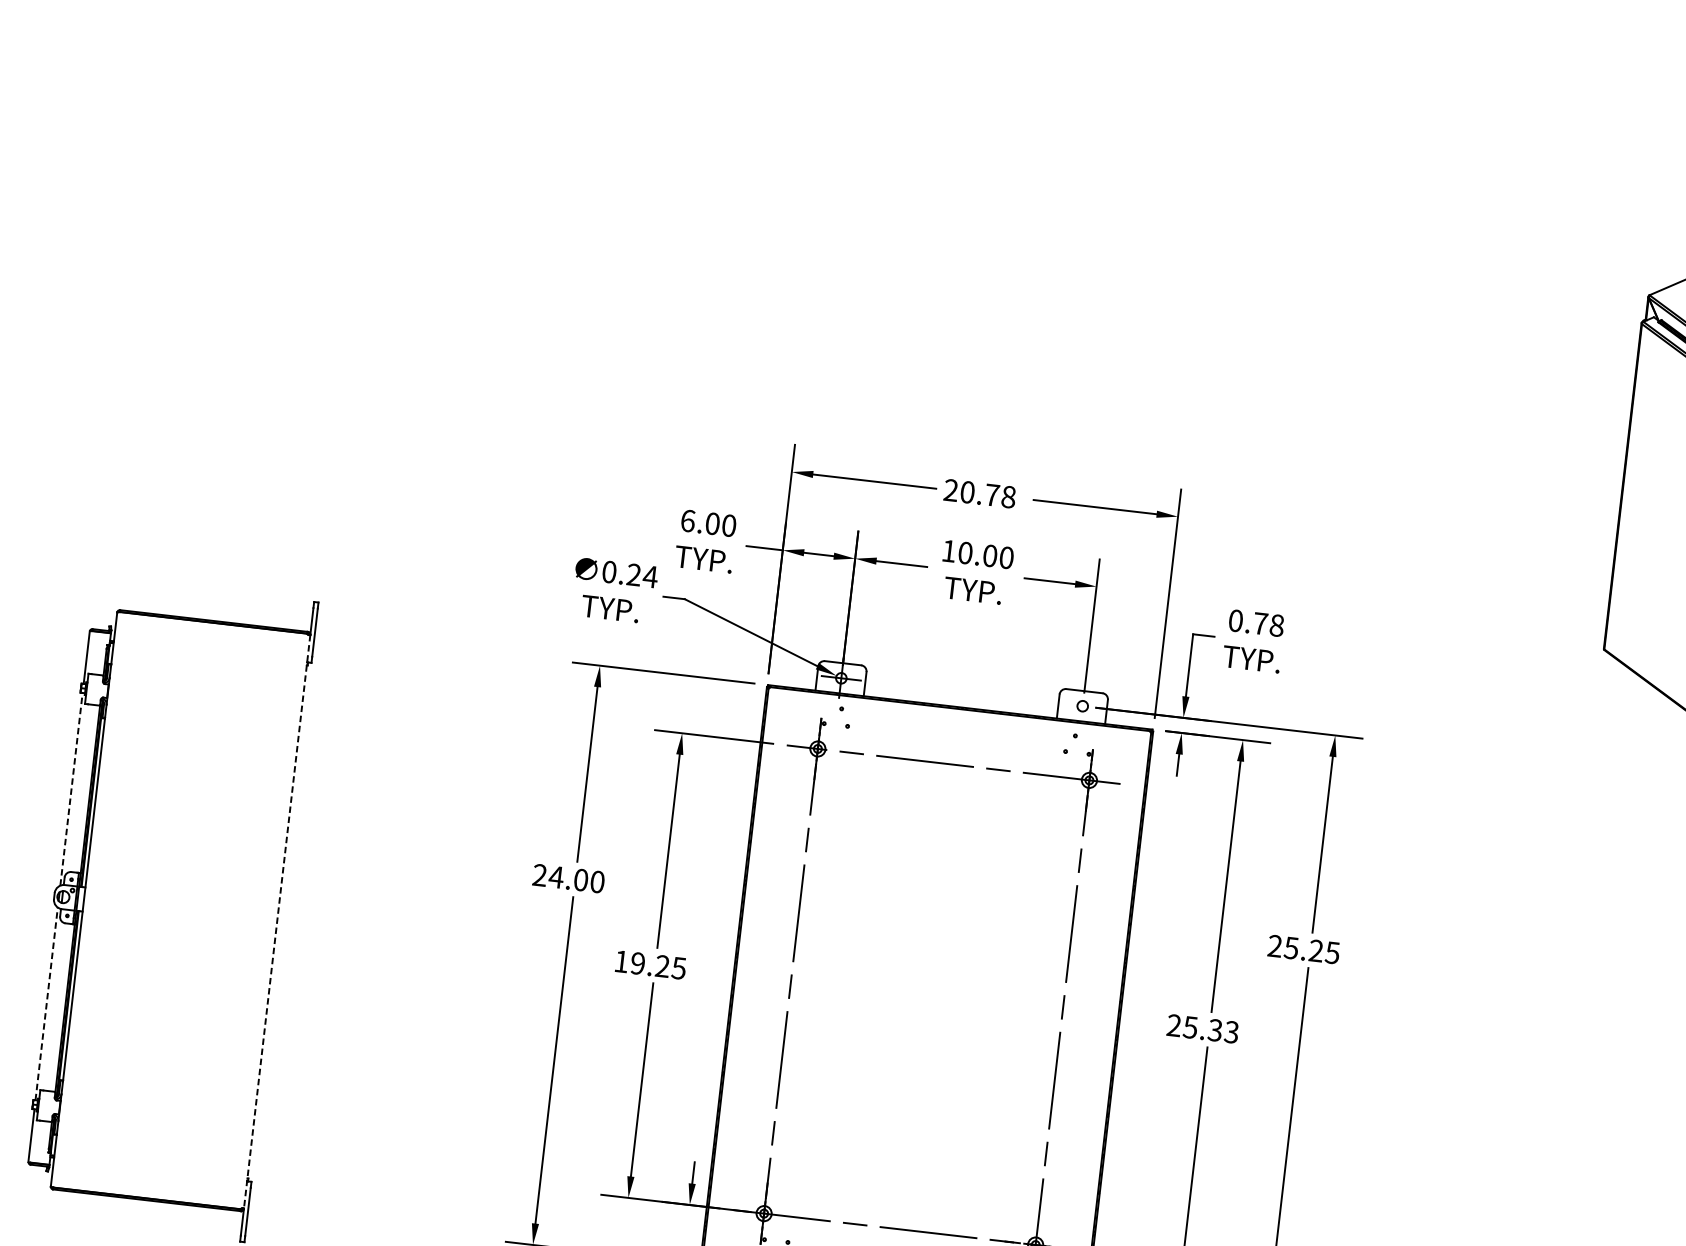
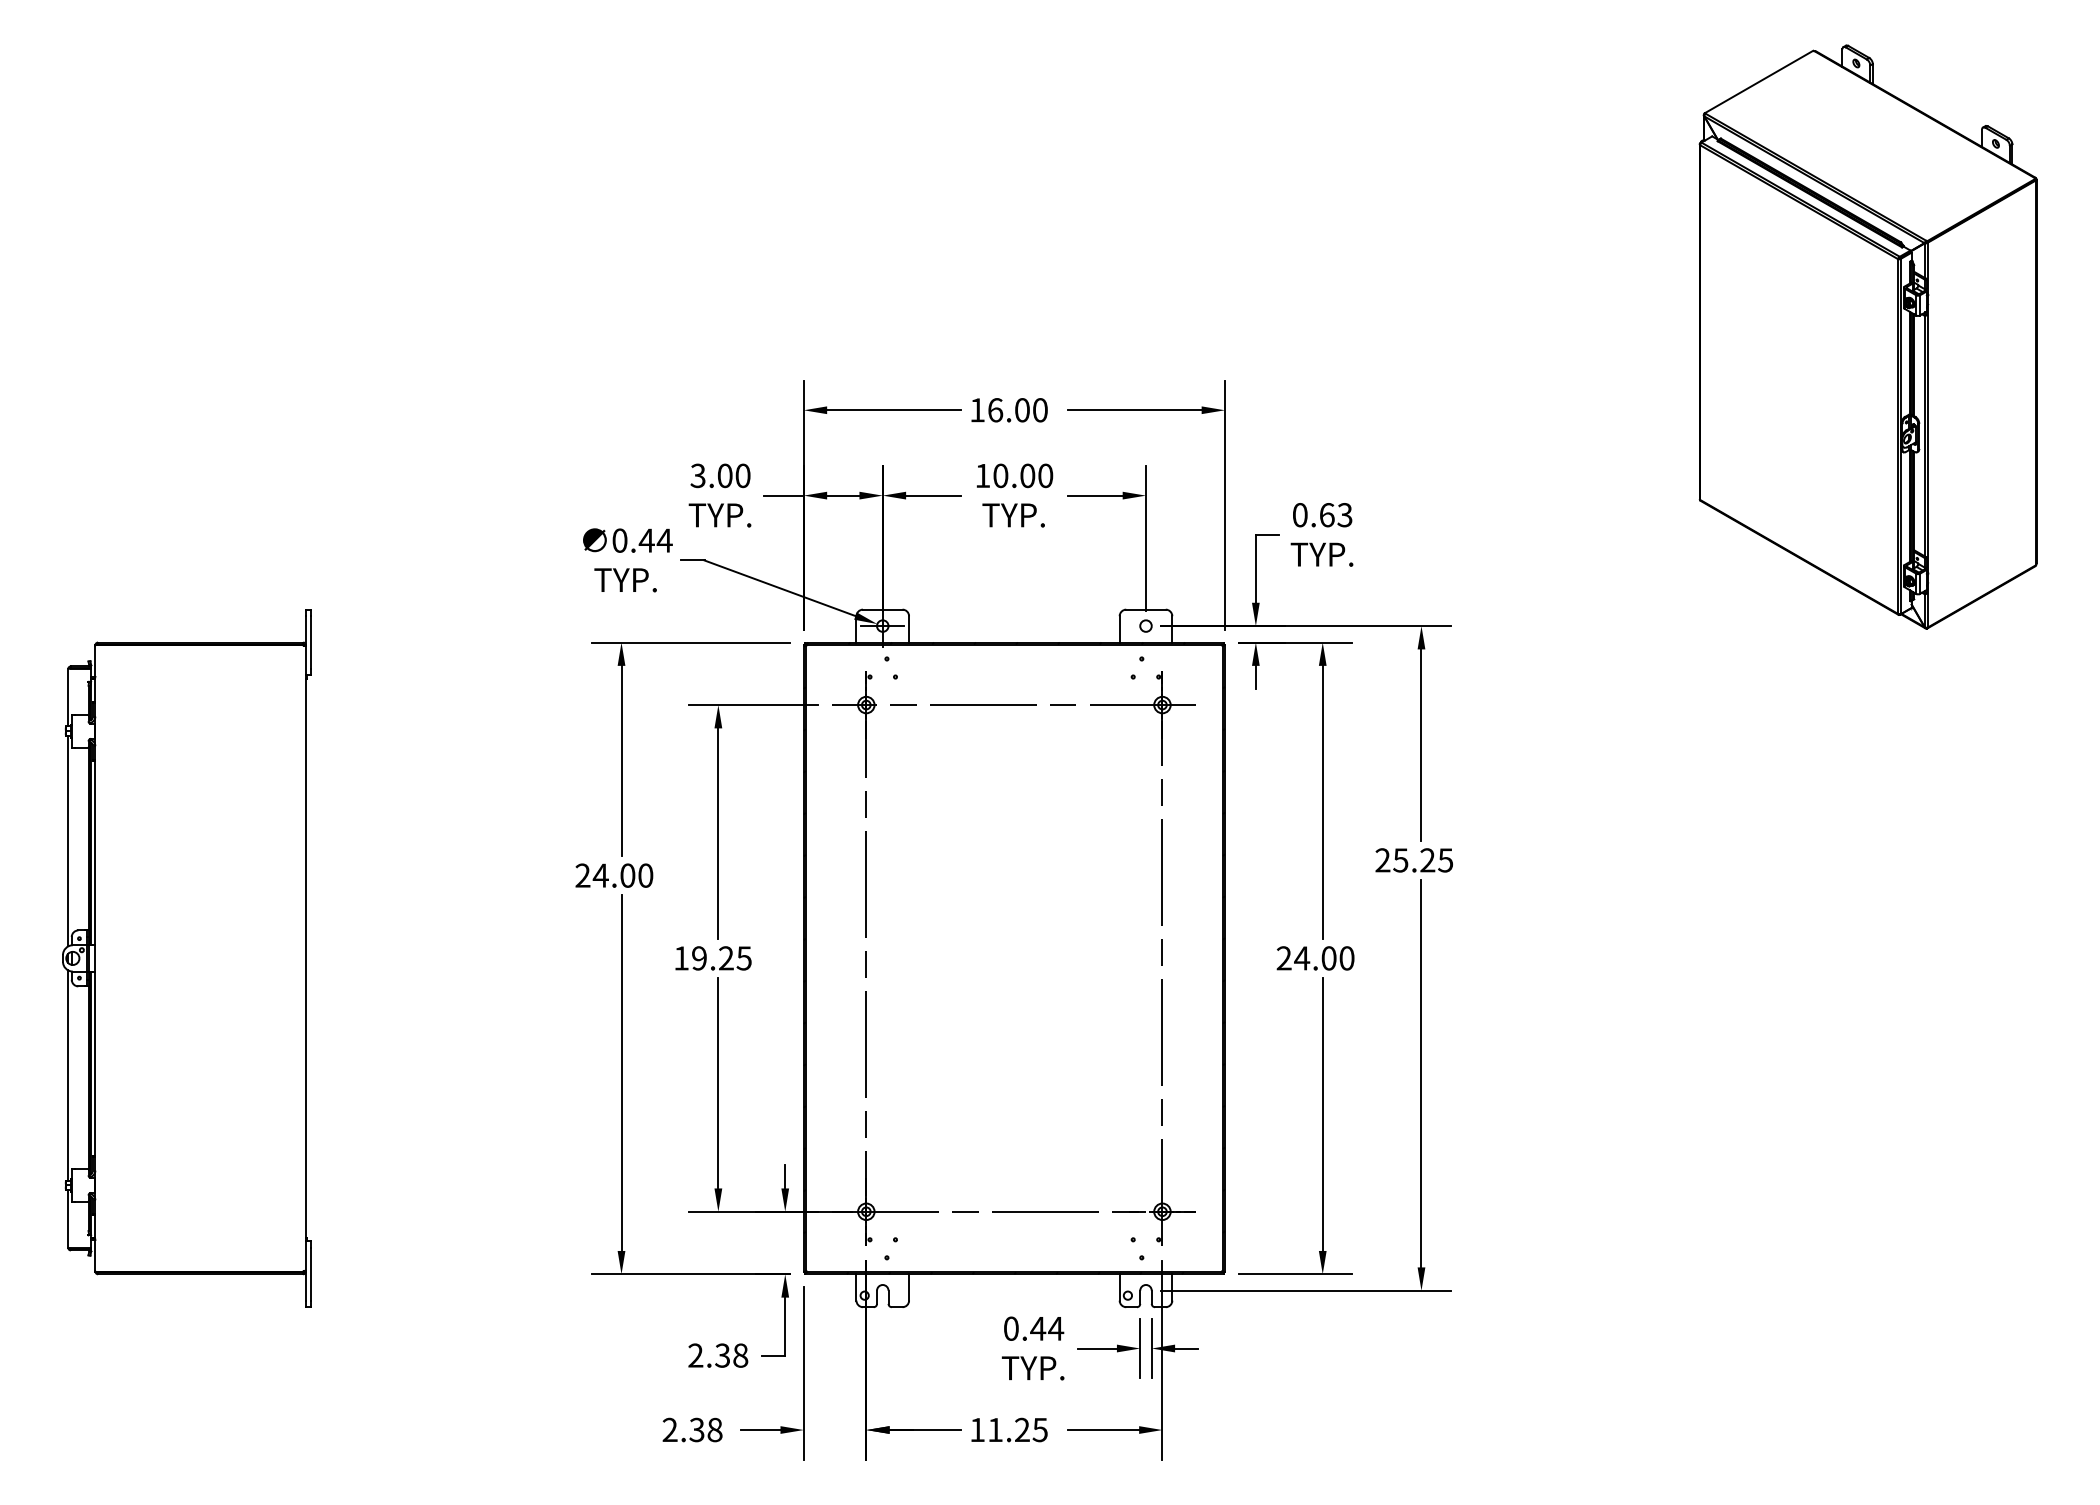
text: (979, 493) -> (1008, 410), 20.78 -> 16.00
text: (687, 520) -> (697, 475), 6.00 -> 3.00
text: (633, 574) -> (646, 540), 0.24 -> 0.44
text: (1268, 624) -> (1335, 515), 0.78 -> 0.63
line: (71, 788) -> (68, 840), dashed -> solid
line: (276, 921) -> (305, 958), dashed -> solid
line: (47, 1003) -> (68, 1074), dashed -> solid
text: (1211, 1029) -> (1324, 958), 25.33 -> 24.00

